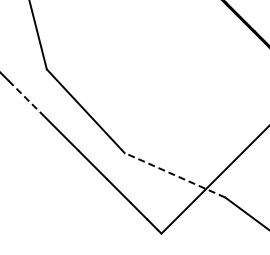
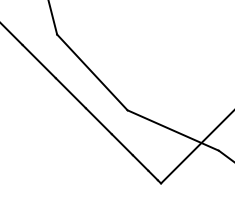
line: (27, 99) -> (39, 61), dashed -> solid
line: (174, 175) -> (172, 130), dashed -> solid

